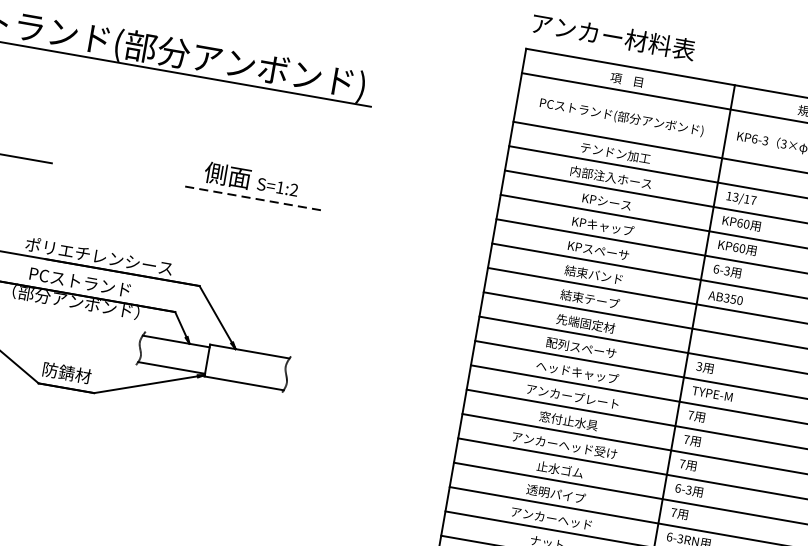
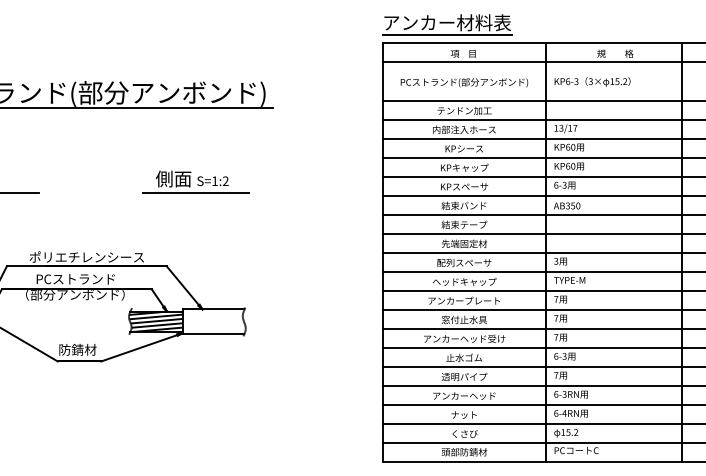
line: (609, 52) -> (446, 35), added
line: (252, 197) -> (195, 192), dashed -> solid
hatch: (172, 354) -> (155, 321), added

